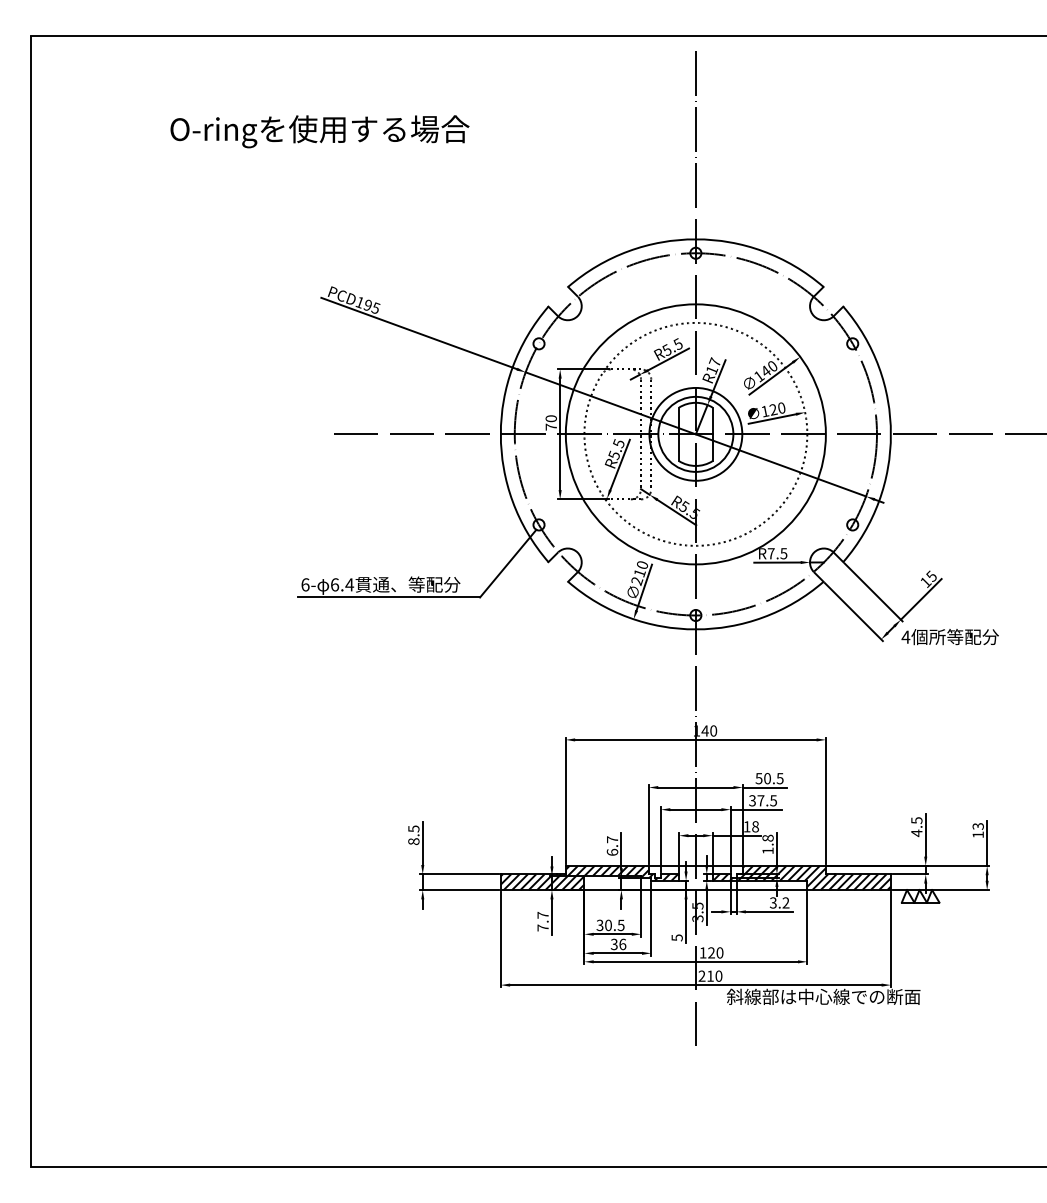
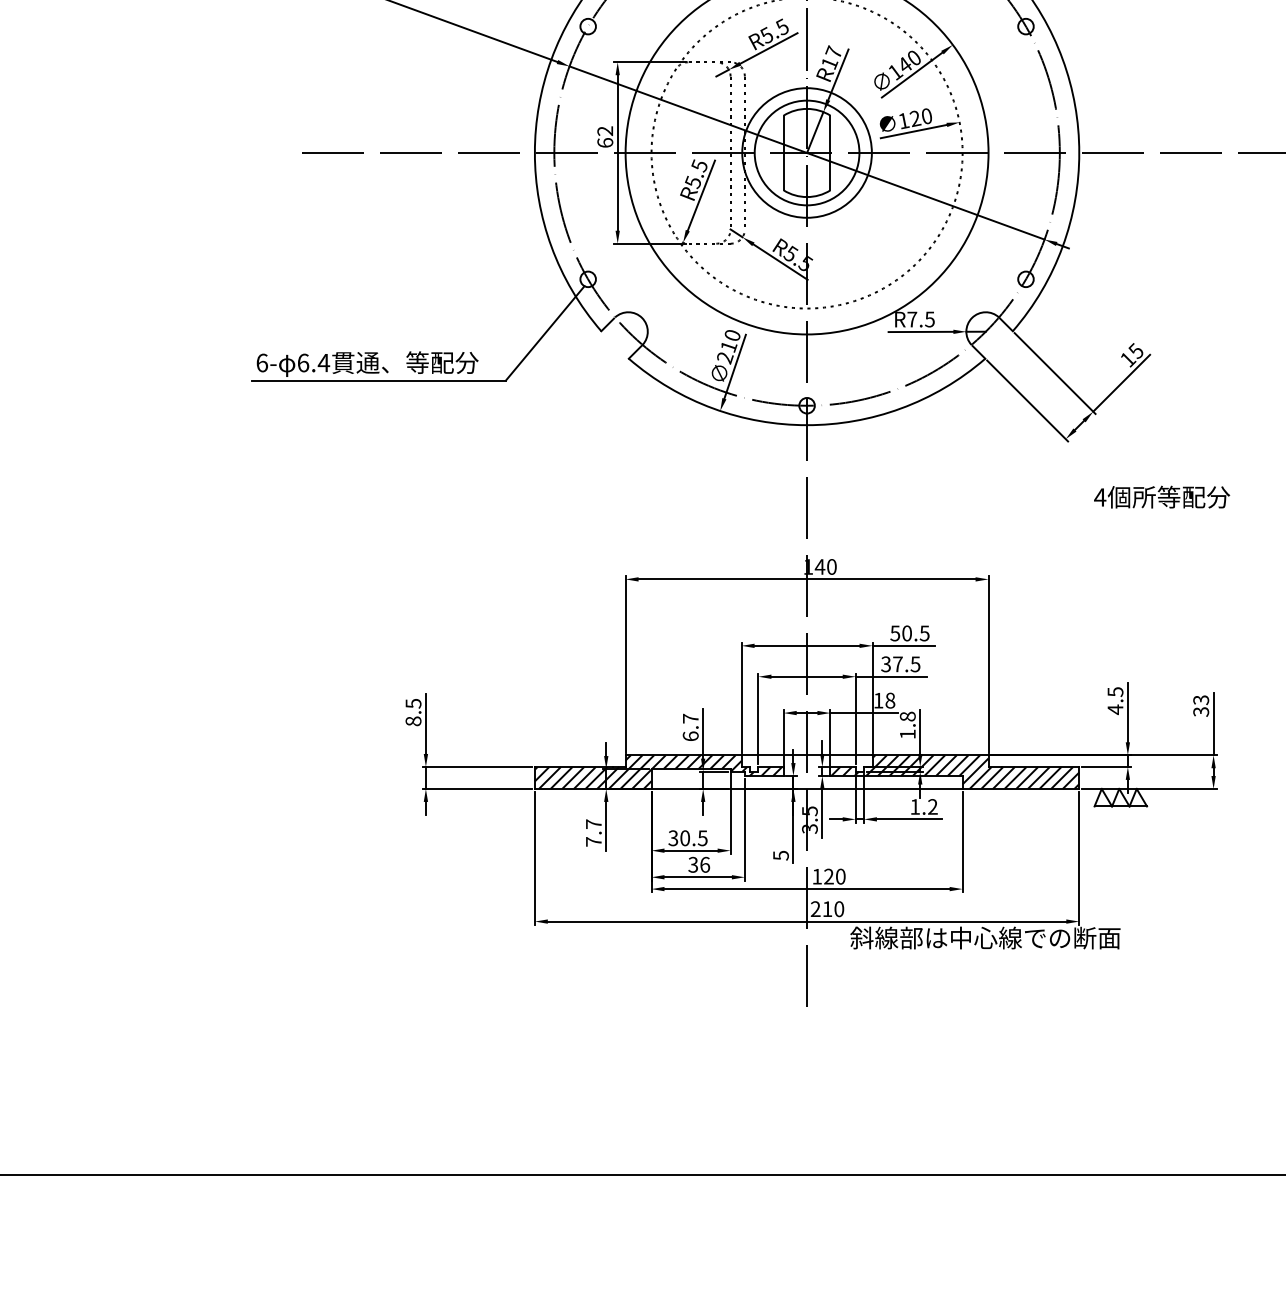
text: (550, 422) -> (604, 136), 70 -> 62
text: (949, 637) -> (1161, 497), moved
text: (977, 834) -> (1200, 711), 13 -> 33
text: (772, 902) -> (914, 806), 3.2 -> 1.2

